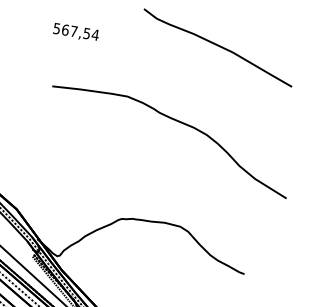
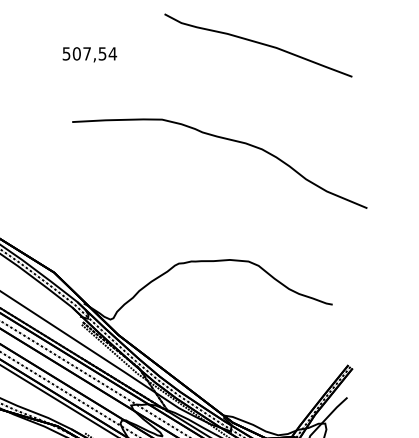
text: (65, 29) -> (76, 53), 567,54 -> 507,54

